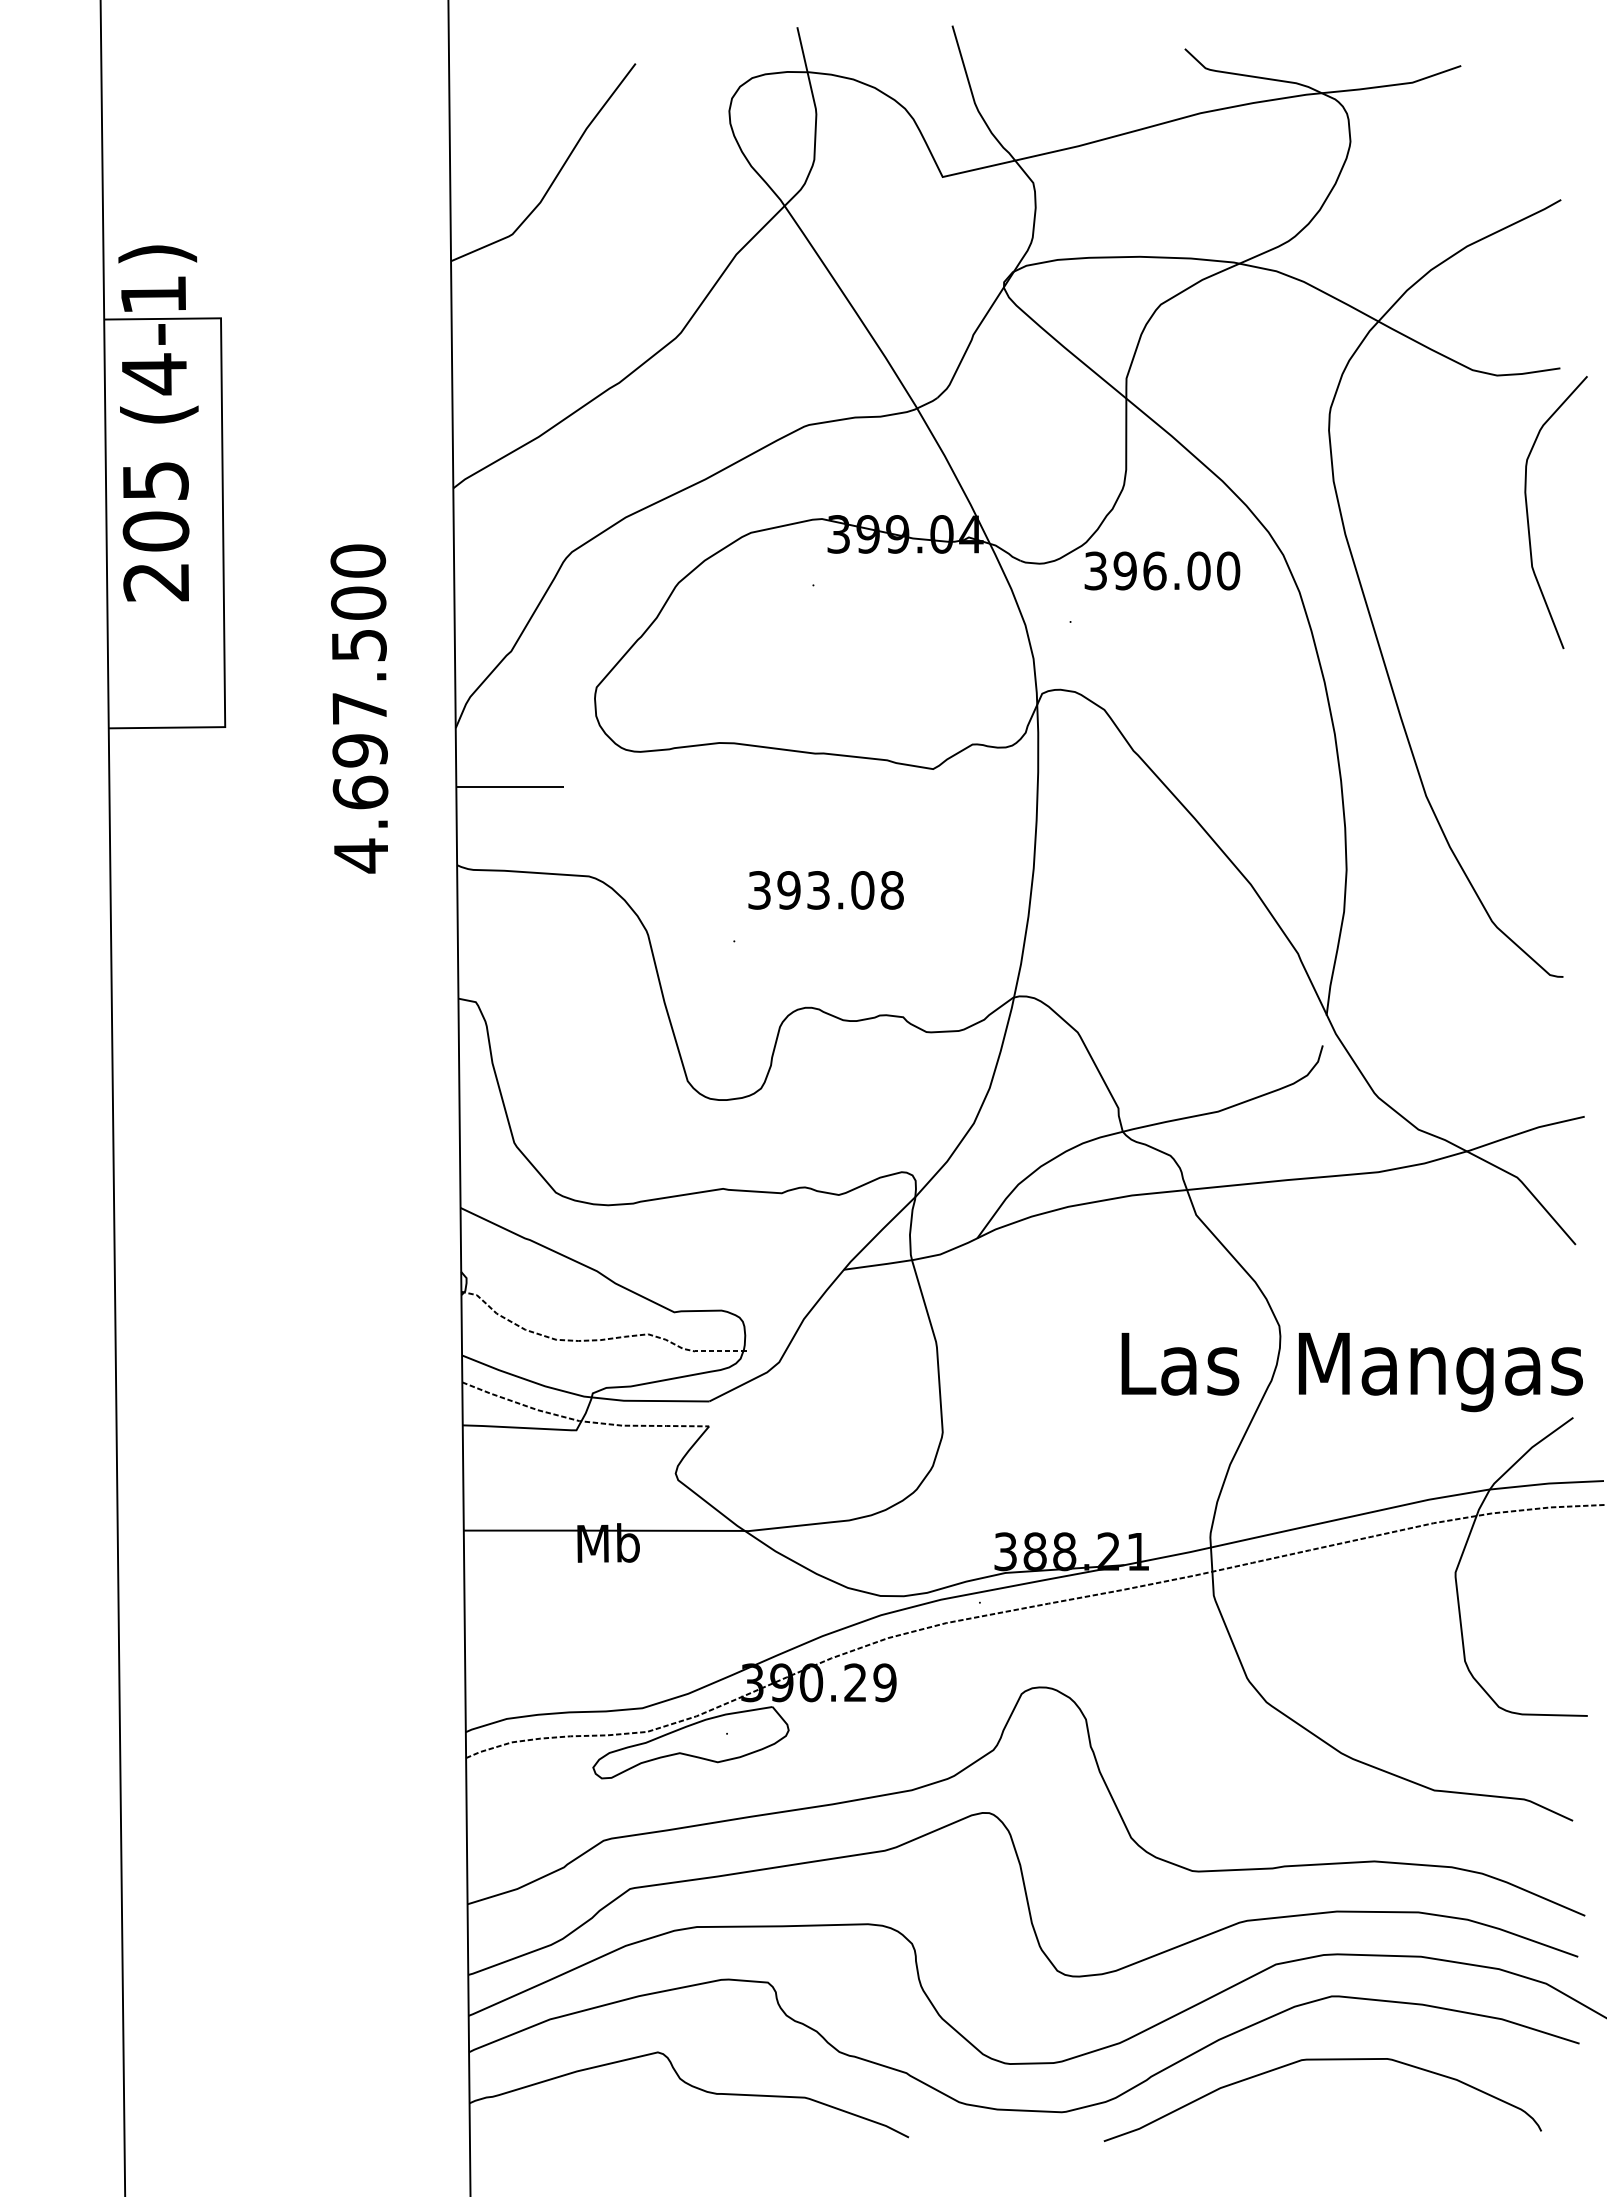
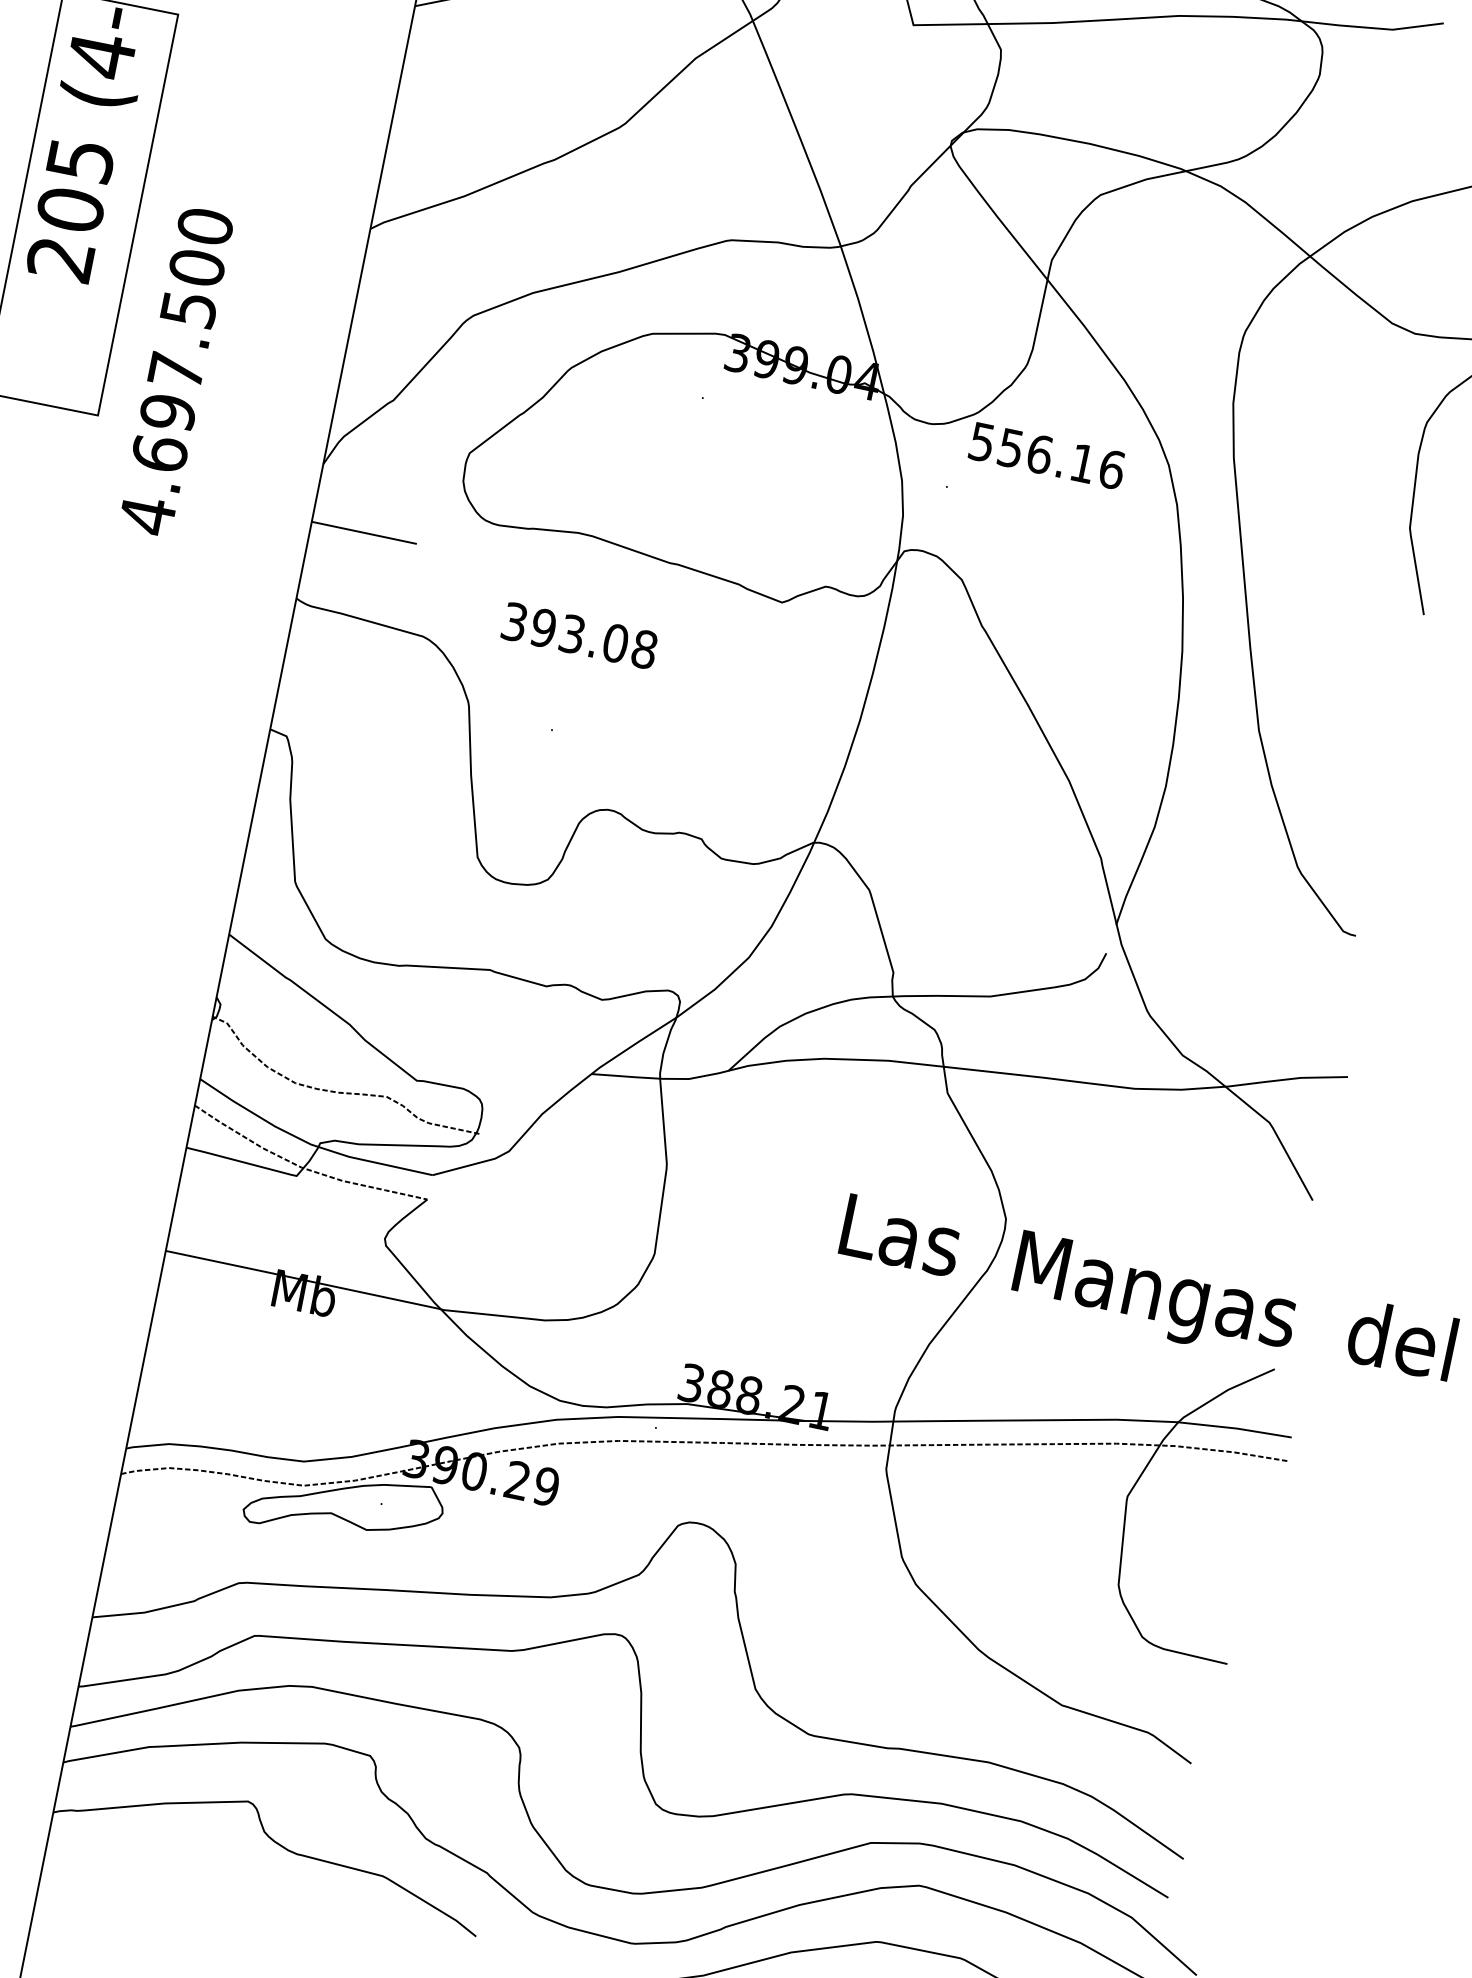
text: (1162, 570) -> (1047, 455), 396.00 -> 556.16
text: (359, 708) -> (176, 371), moved
text: (825, 890) -> (579, 635), moved

